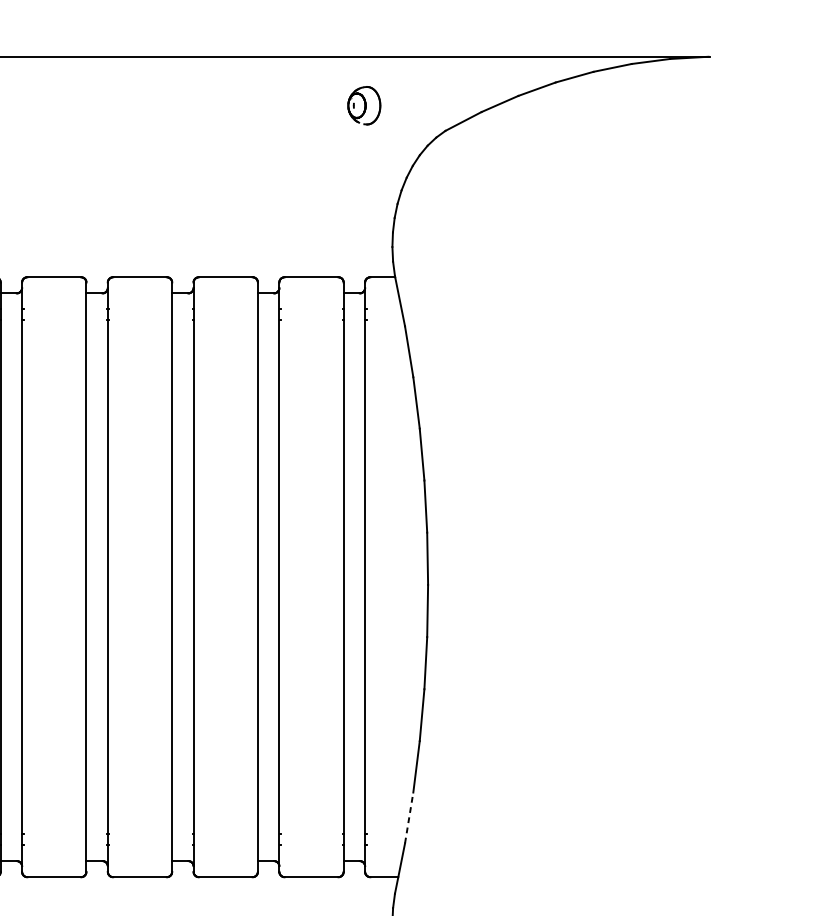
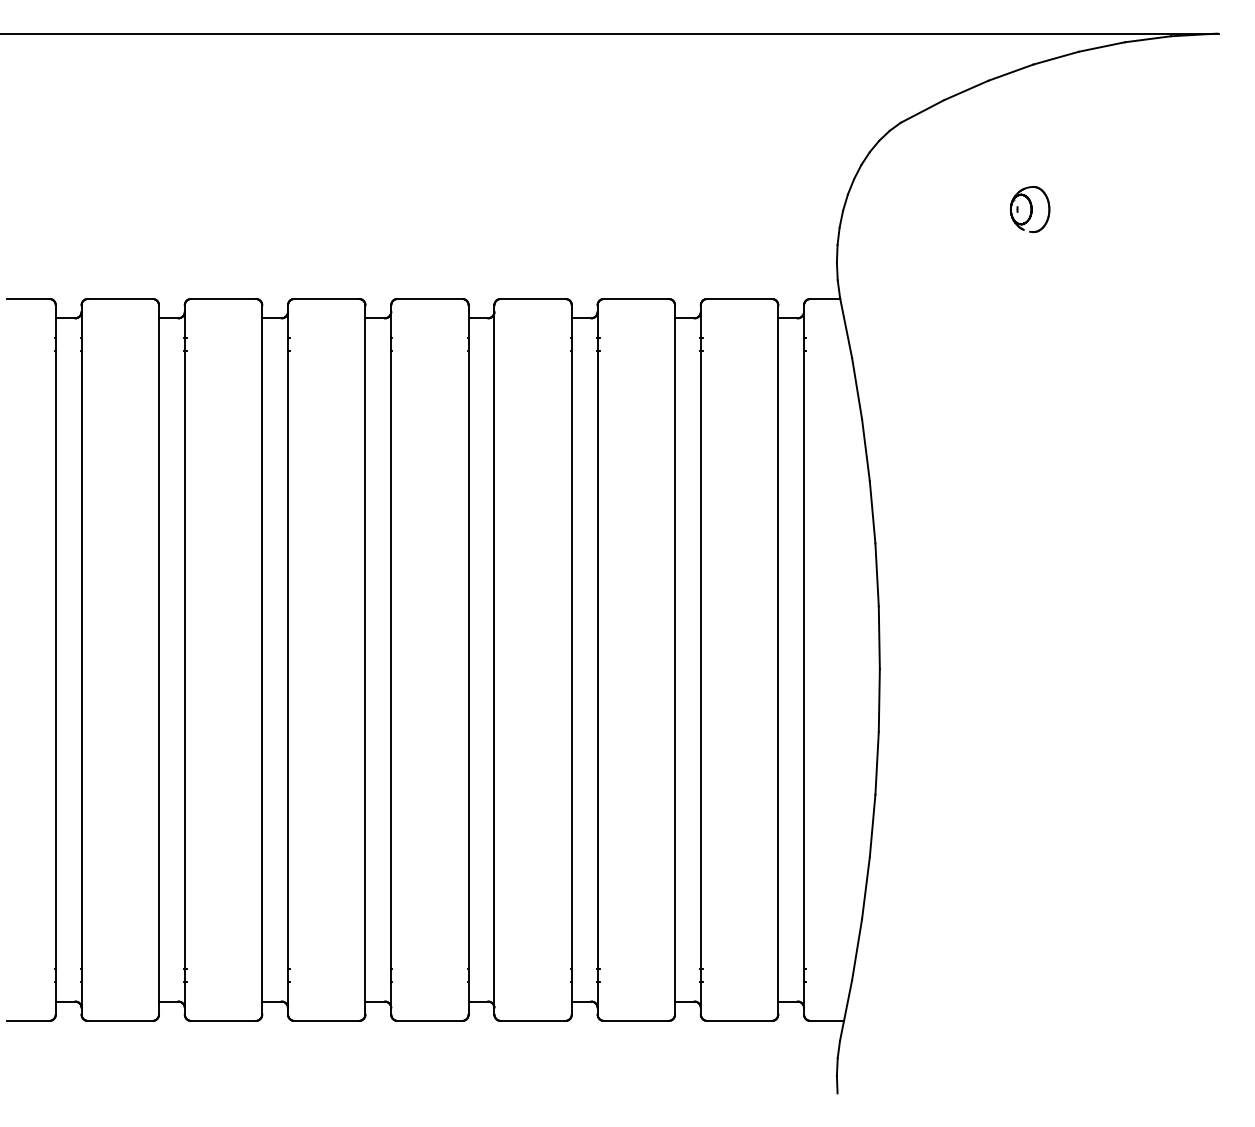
part: (363, 105) -> (1029, 209), moved
line: (409, 817) -> (857, 949), dashed -> solid

